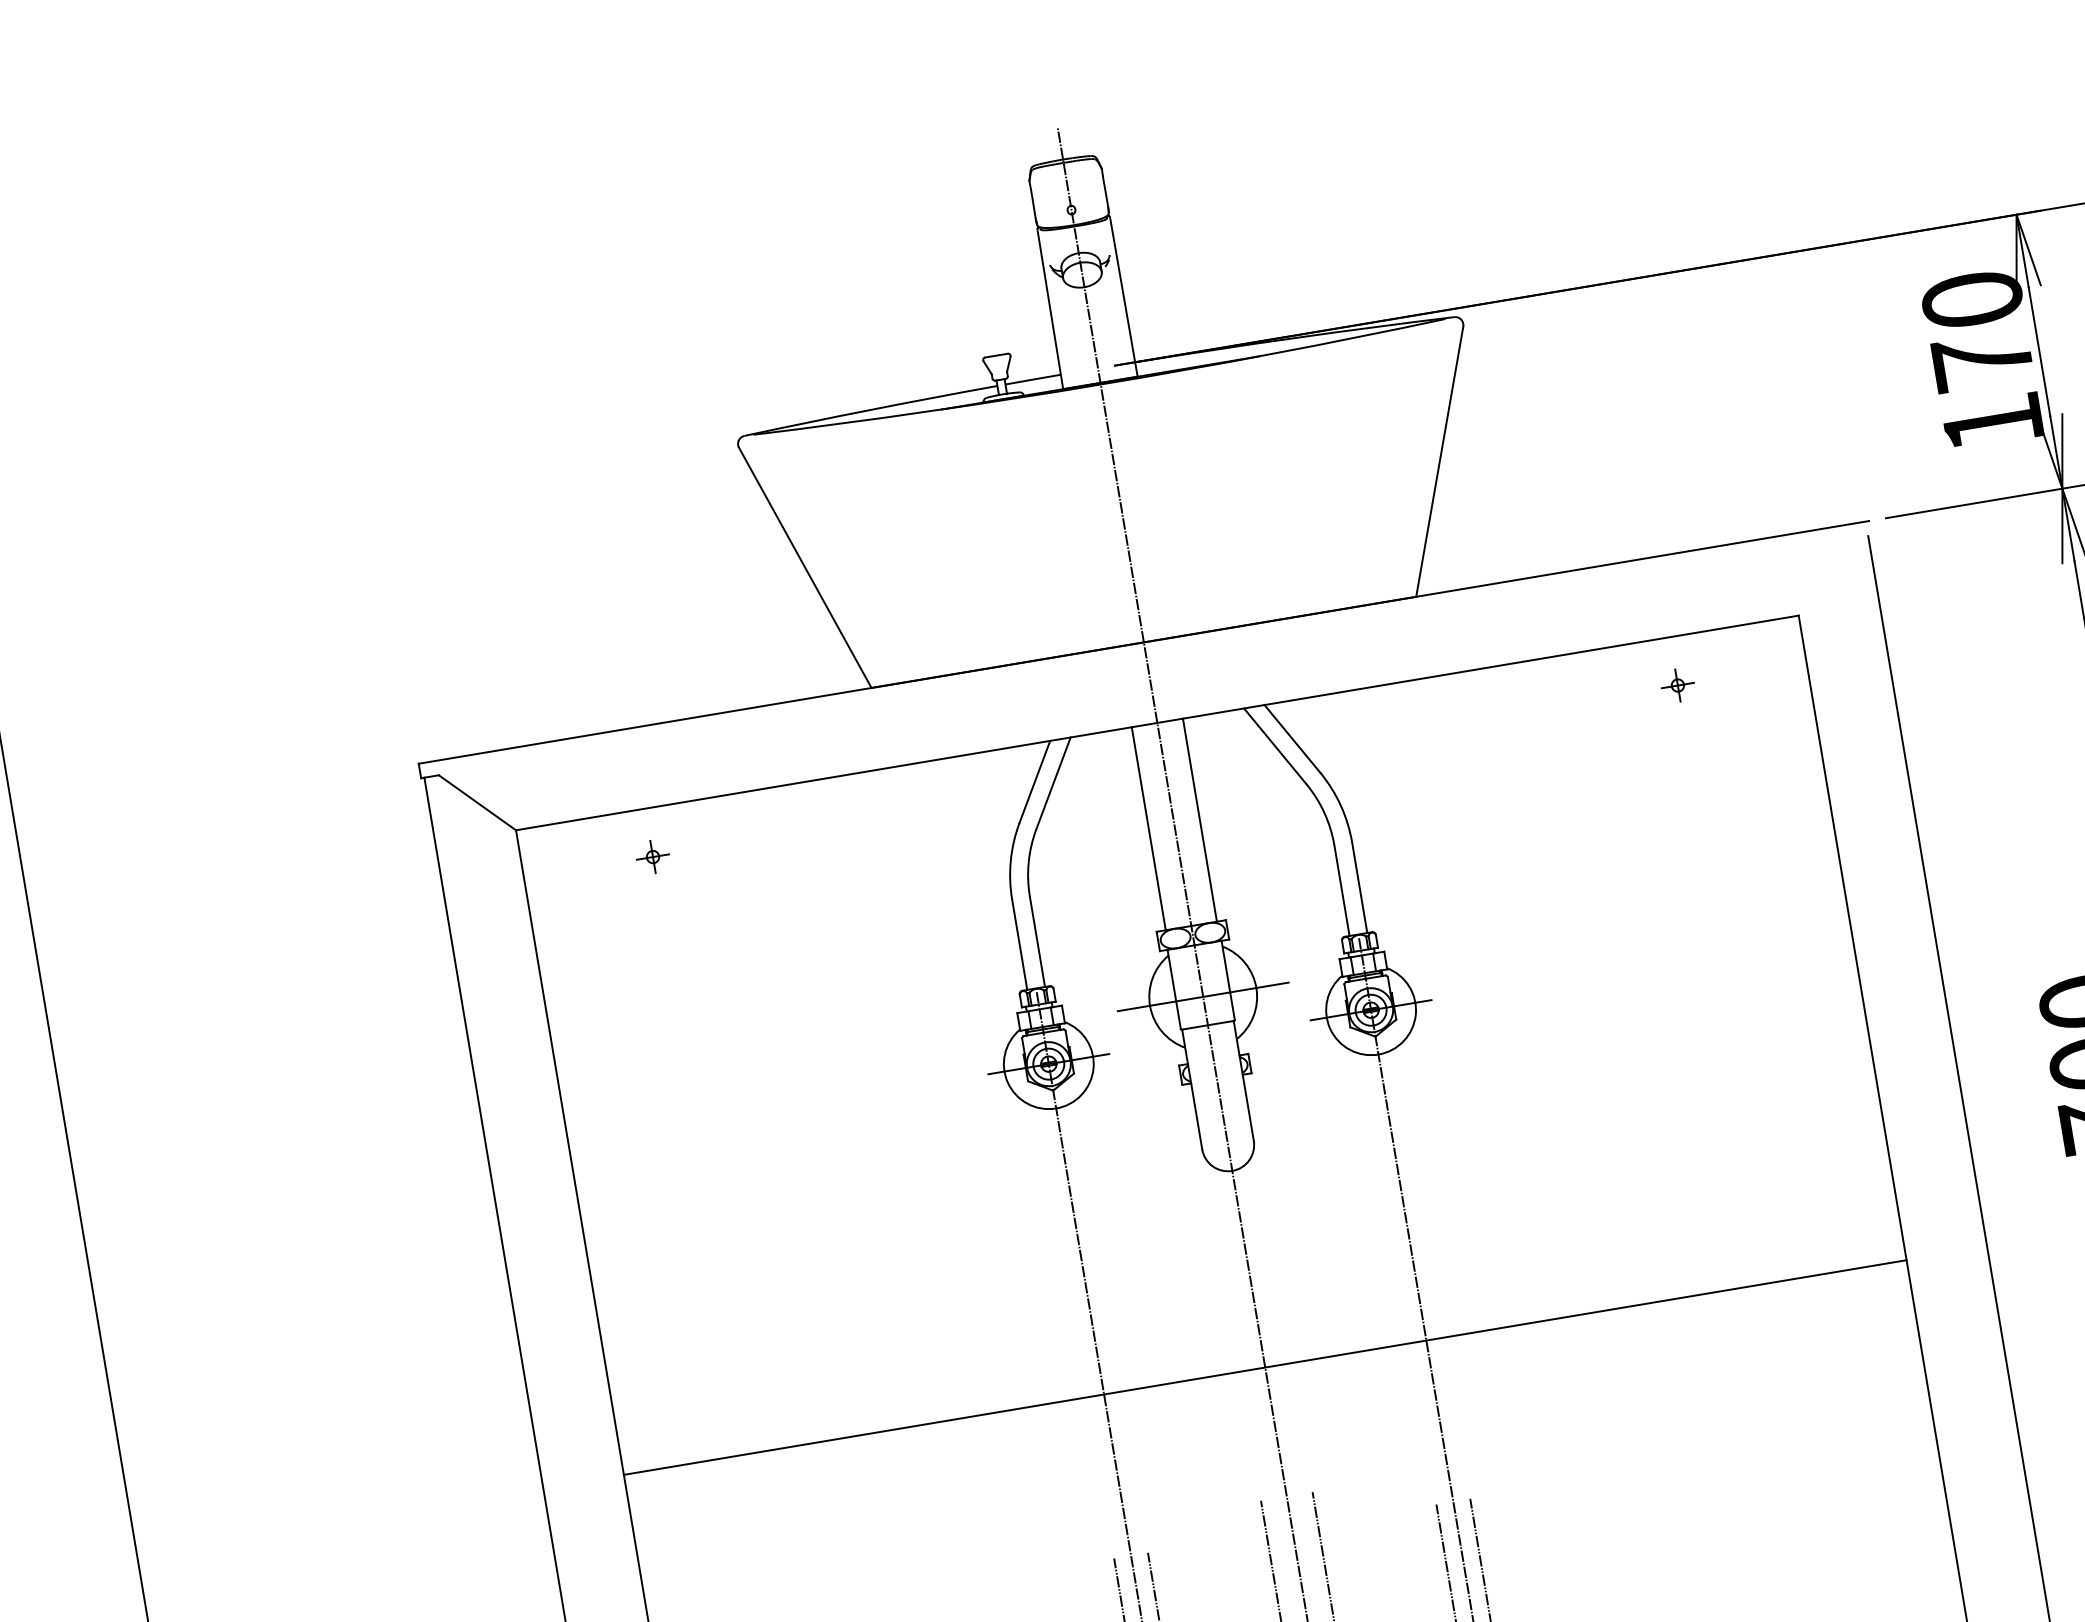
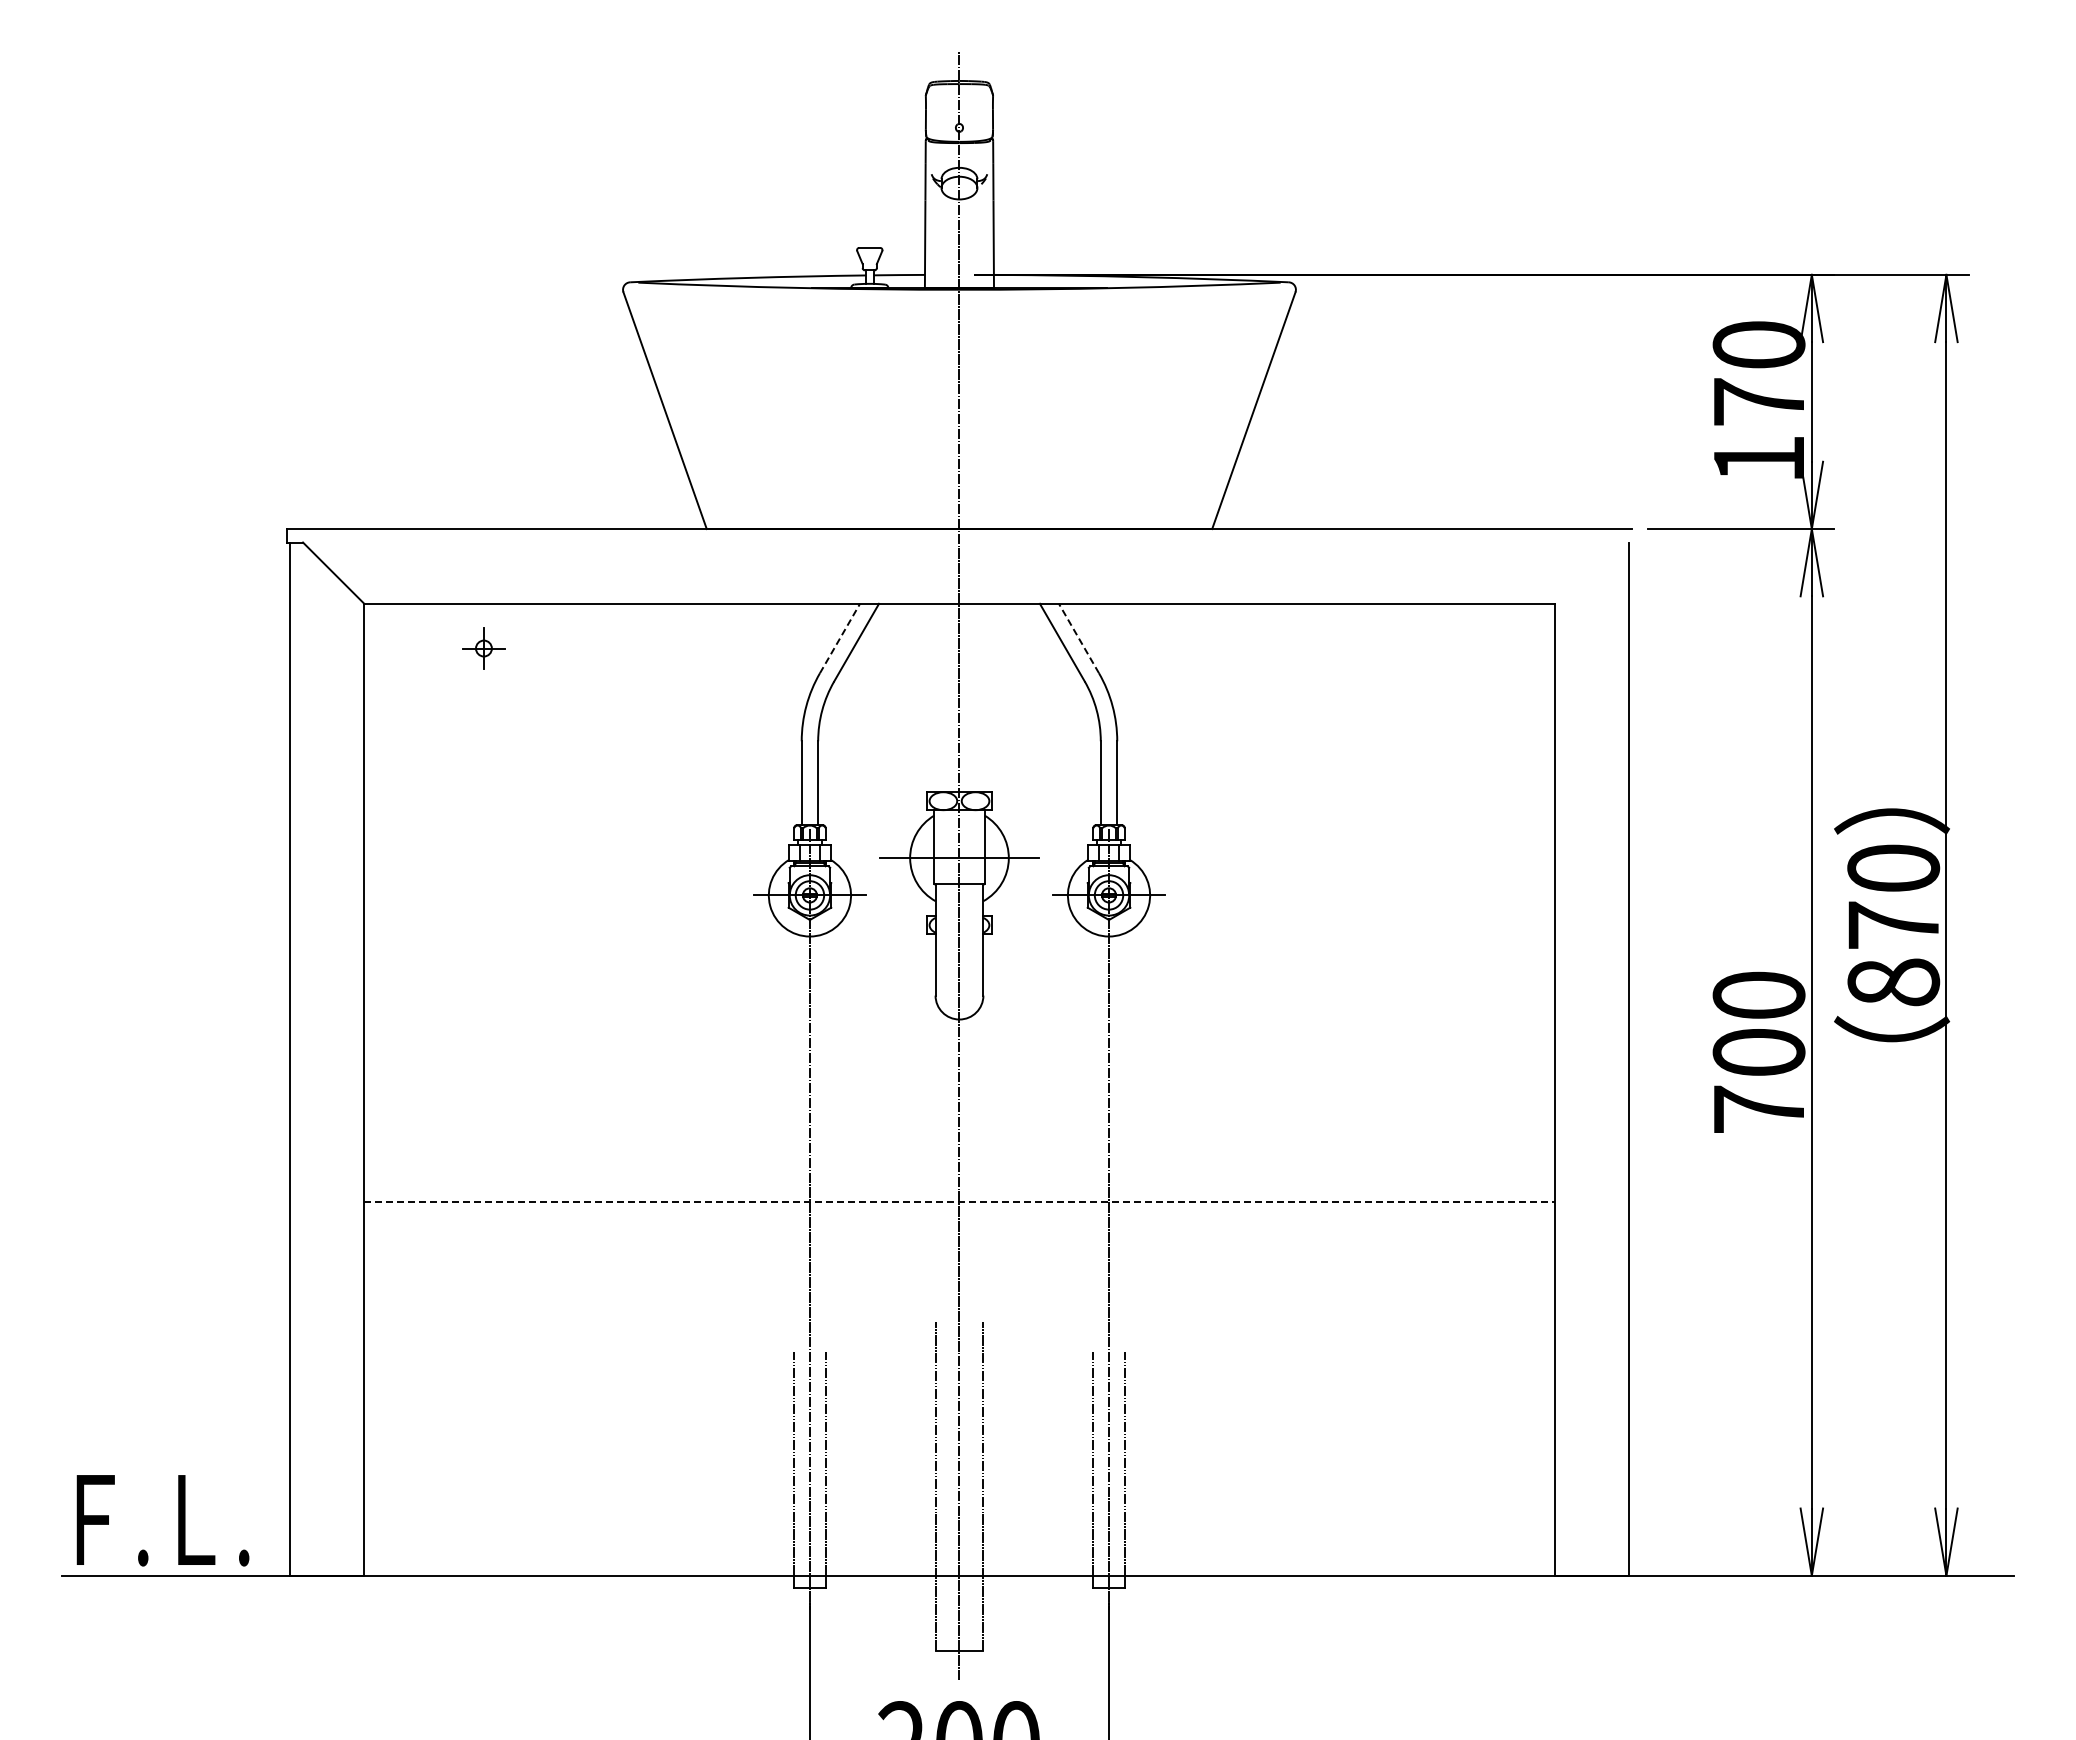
part: (1677, 685) -> (1434, 648), removed
line: (1291, 738) -> (1078, 638), solid -> dashed
line: (1035, 781) -> (840, 638), solid -> dashed
line: (1200, 819) -> (983, 697), removed
line: (1148, 828) -> (935, 697), removed
part: (652, 856) -> (483, 648), size x1.4
line: (1265, 1367) -> (959, 1201), solid -> dashed

